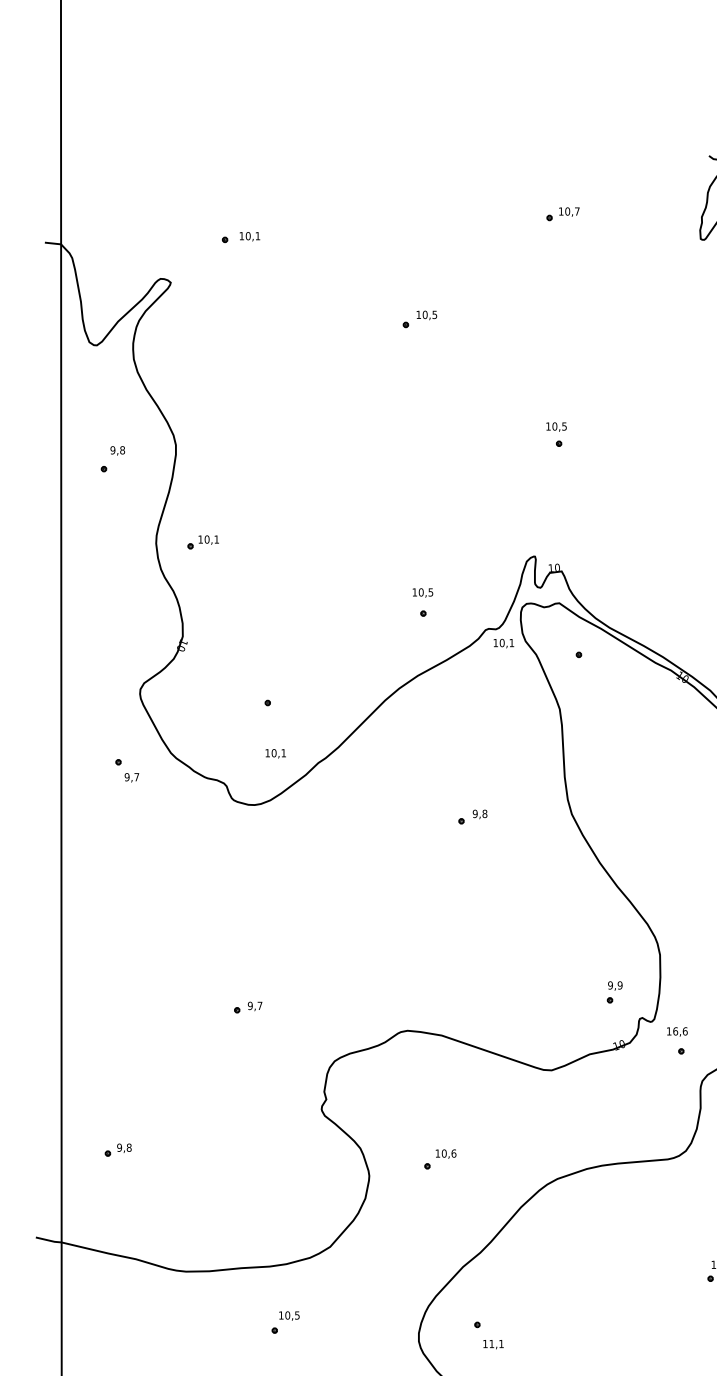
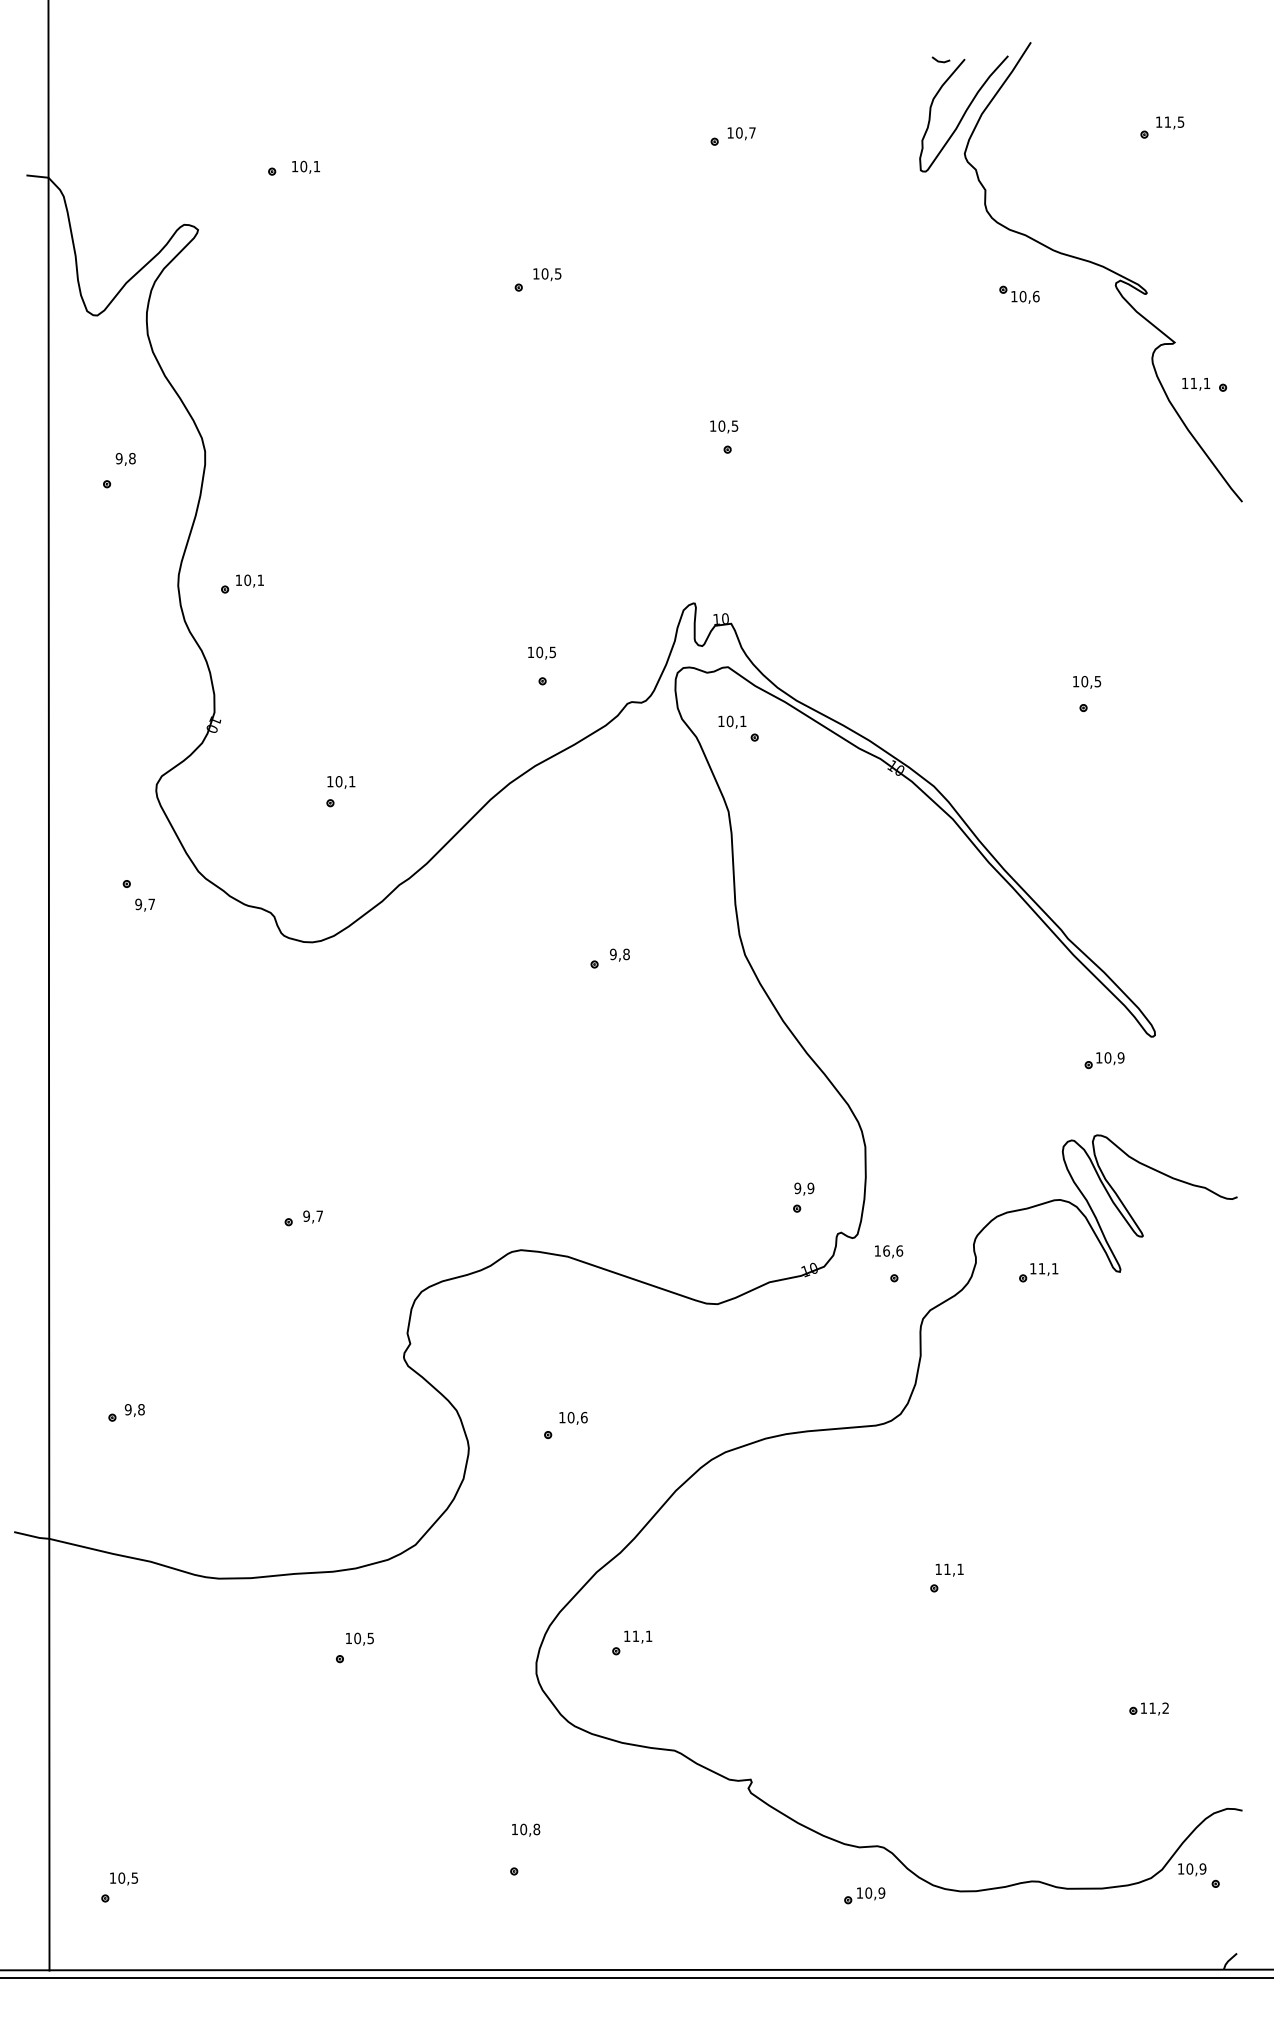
text: (503, 643) -> (732, 721), moved
text: (275, 753) -> (341, 782), moved
text: (493, 1344) -> (638, 1636), moved

